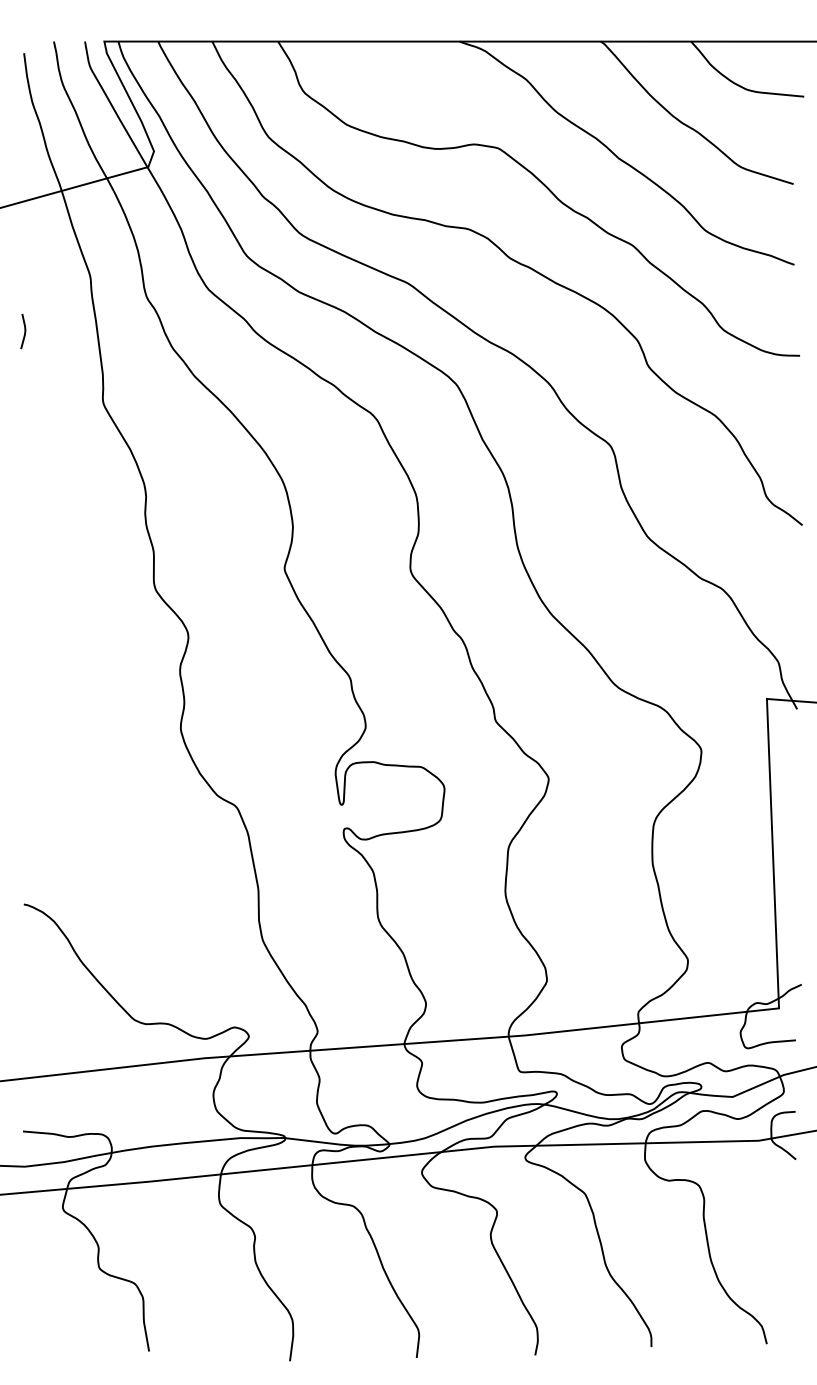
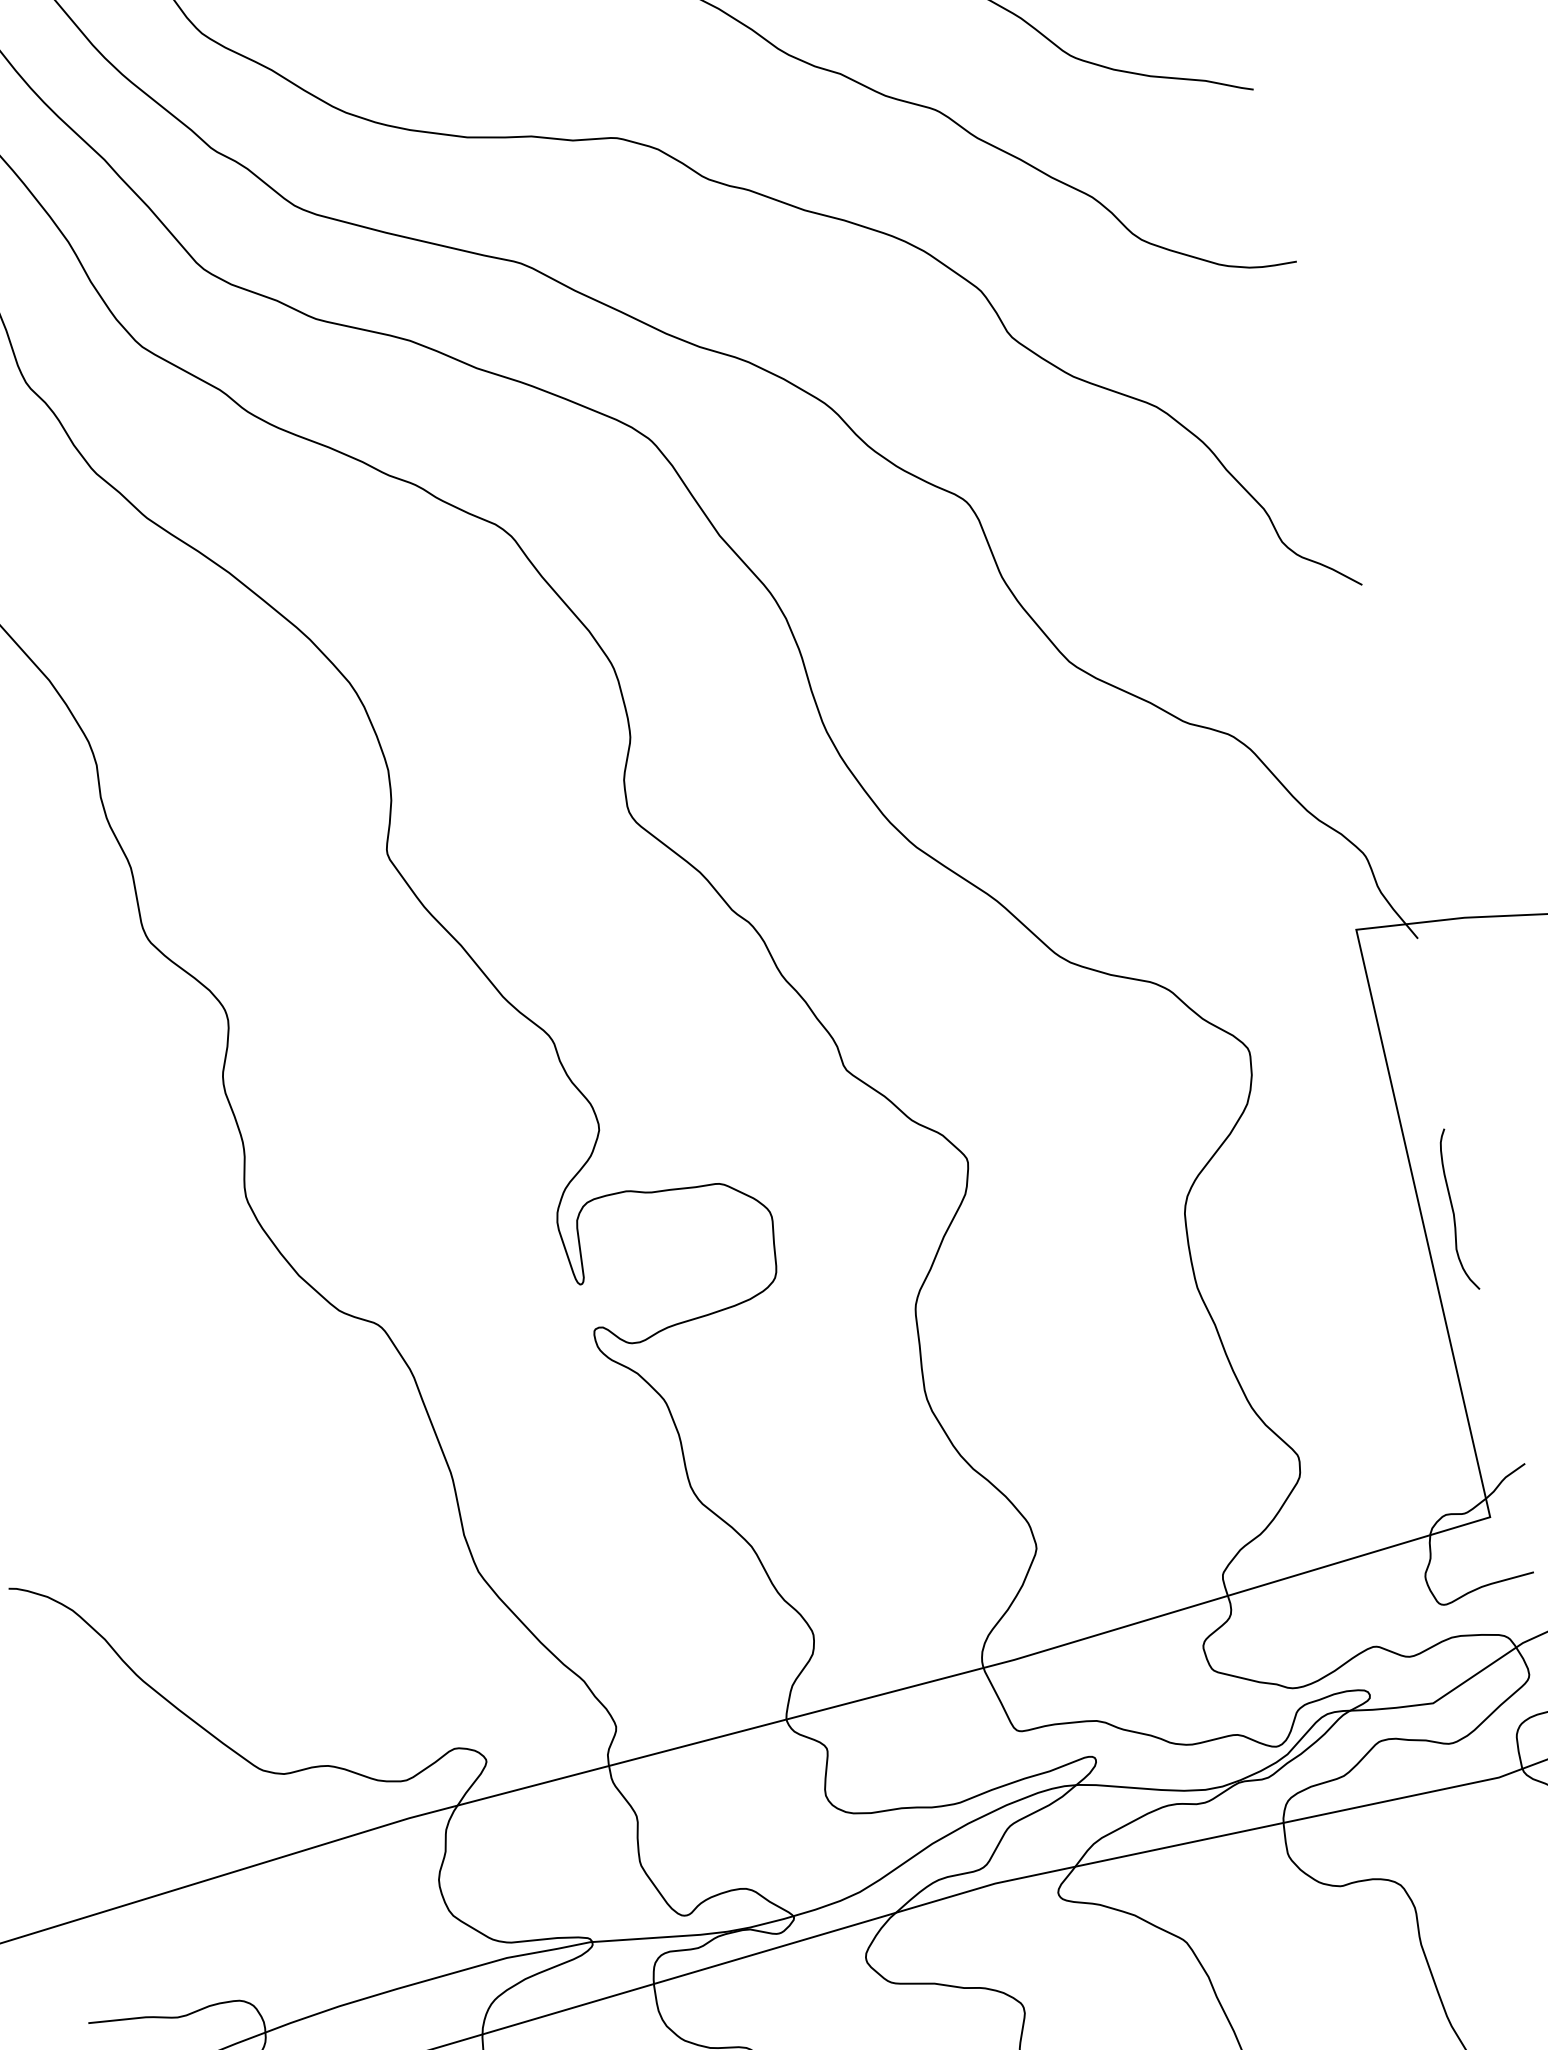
curve: (790, 849) -> (1455, 1209), added

